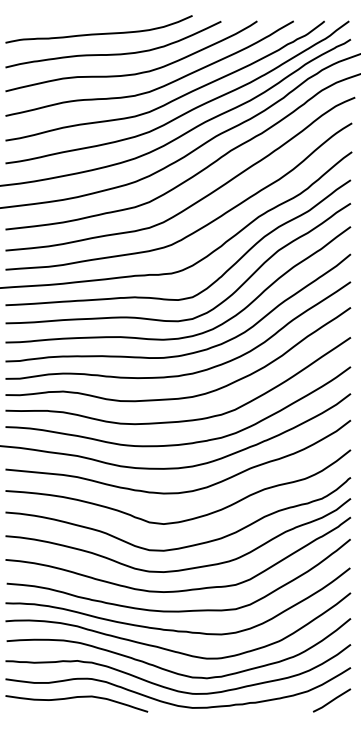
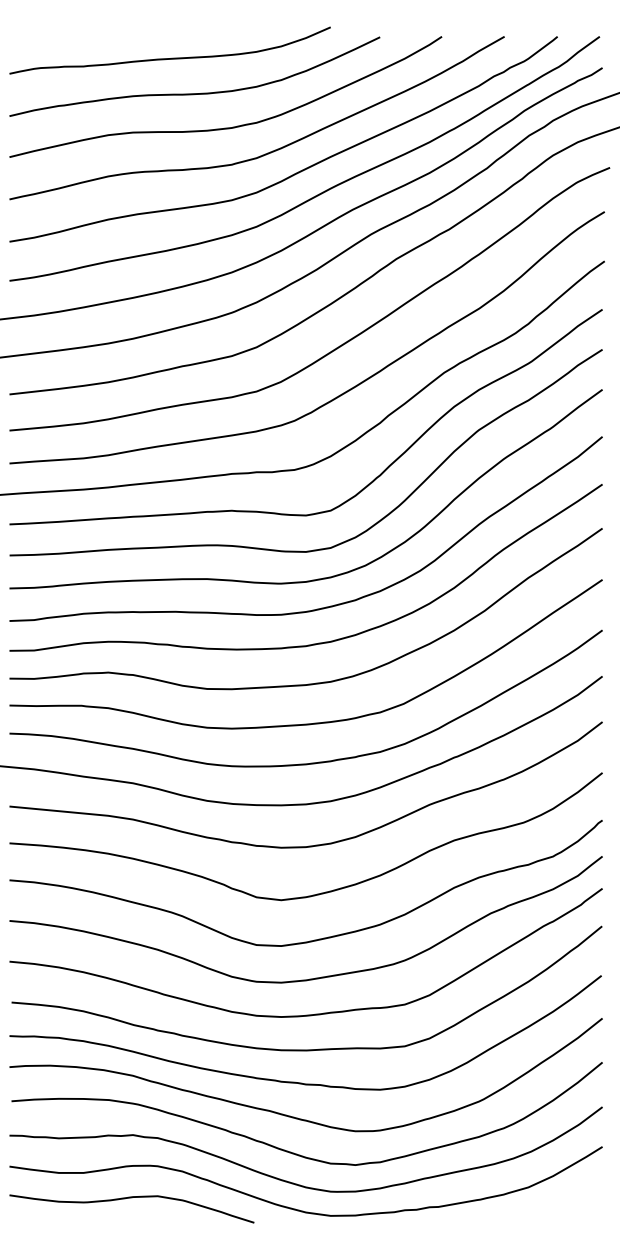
line: (331, 700) -> (569, 1203), removed

